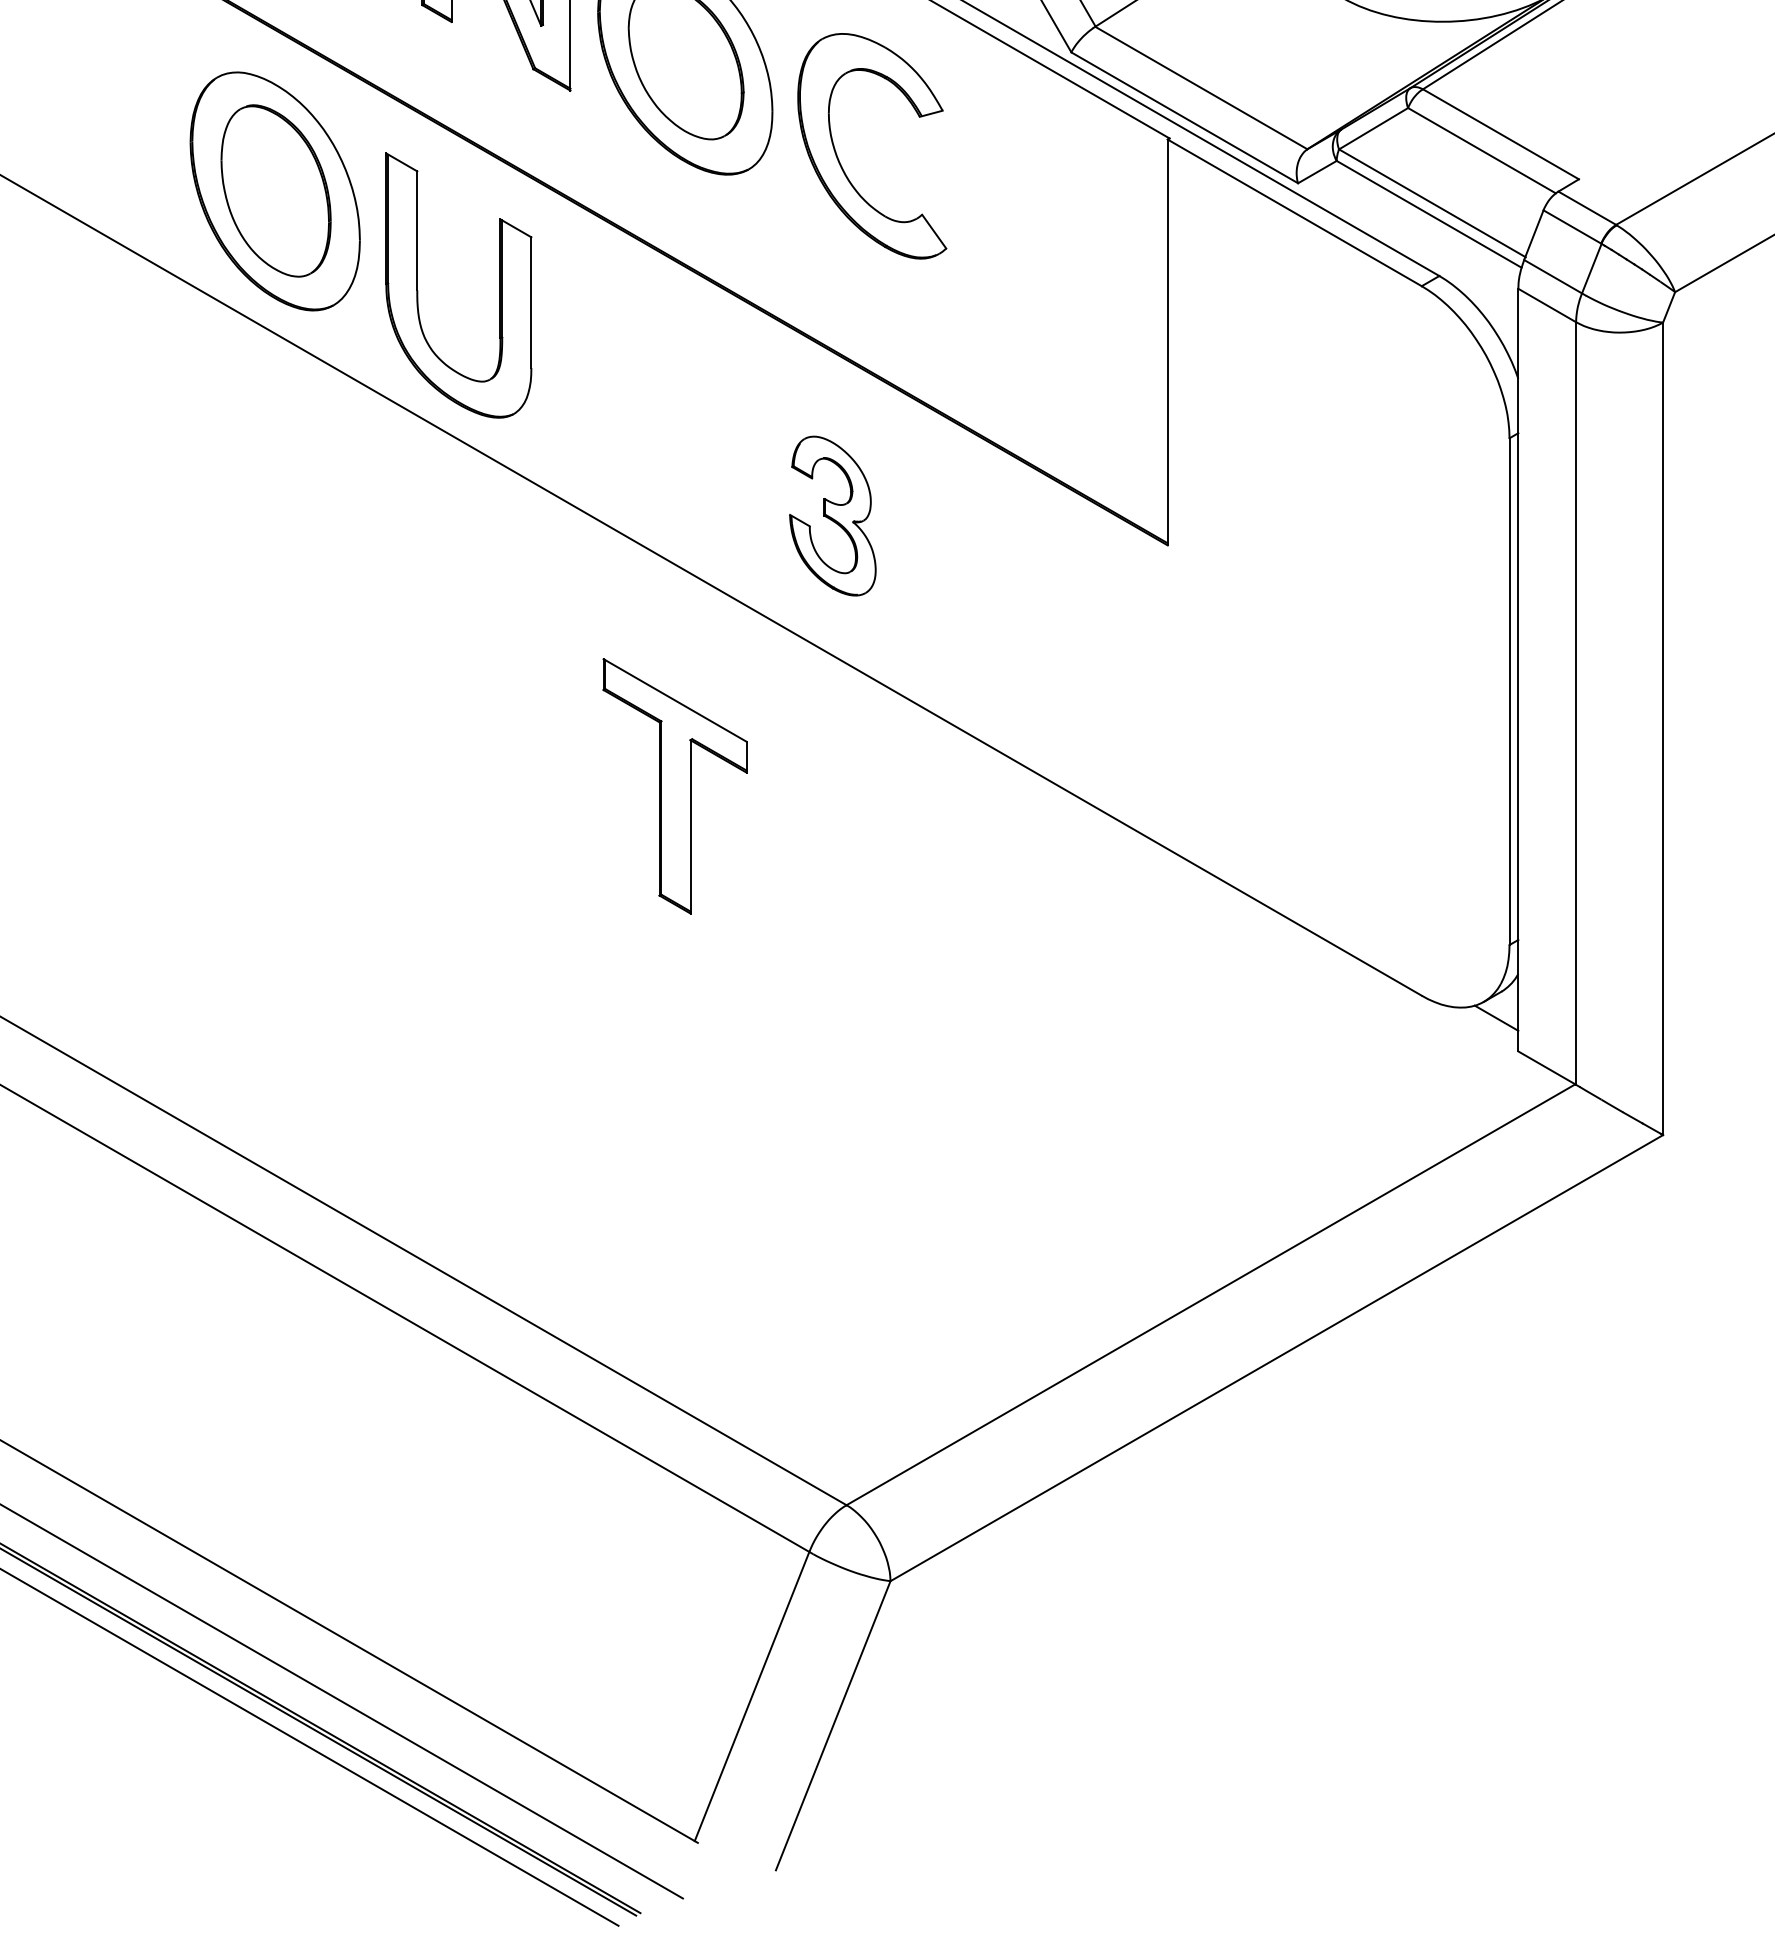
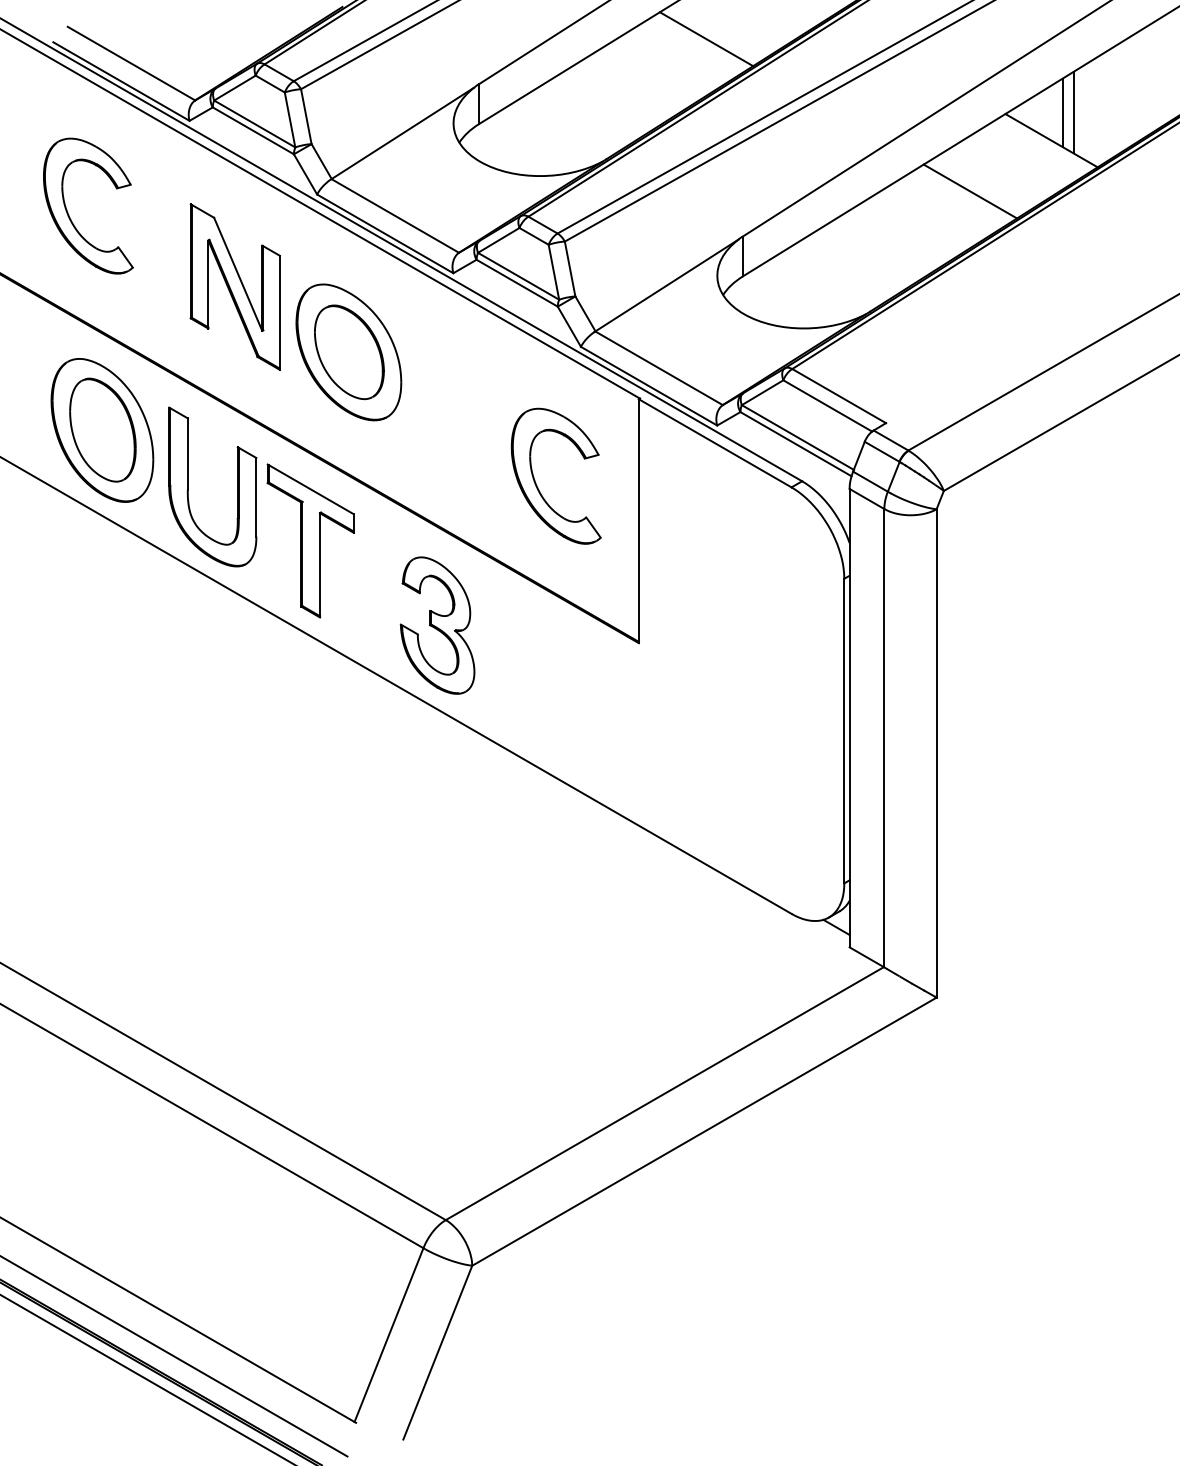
part: (841, 161) -> (537, 485), moved
part: (832, 515) -> (437, 625), size x1.43
part: (674, 785) -> (310, 540), moved

